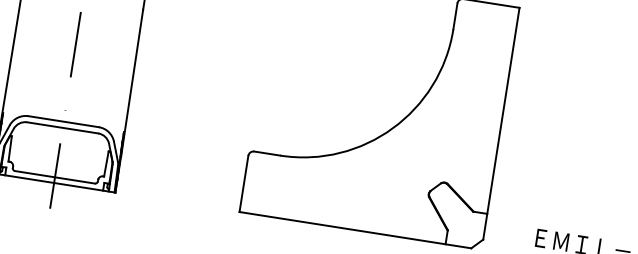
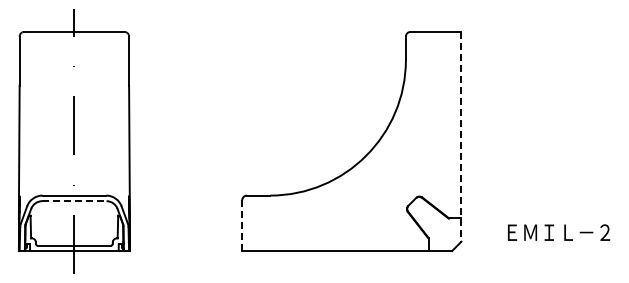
line: (501, 123) -> (461, 136), solid -> dashed
line: (62, 128) -> (74, 201), solid -> dashed
line: (244, 183) -> (242, 225), solid -> dashed

